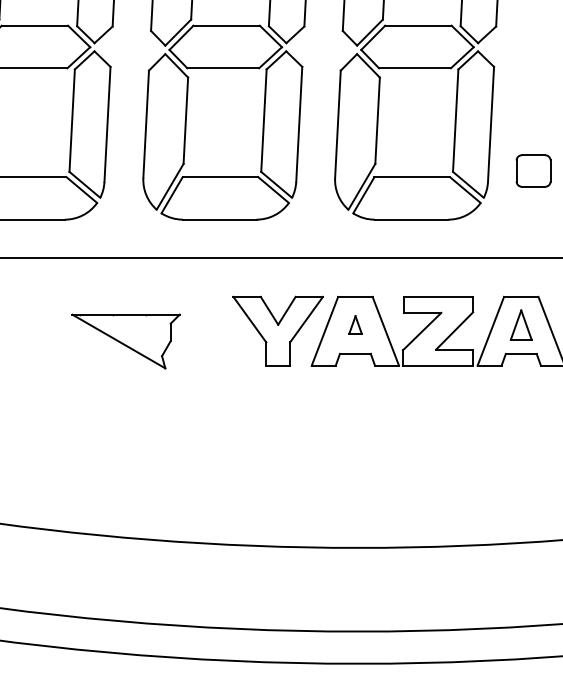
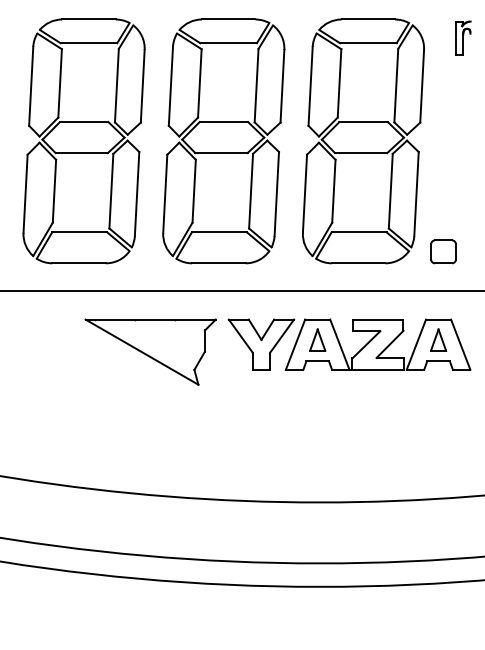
part: (533, 170) -> (443, 251), moved
part: (355, 324) -> (317, 339), size x1.67
part: (125, 340) -> (150, 351), size x1.67

